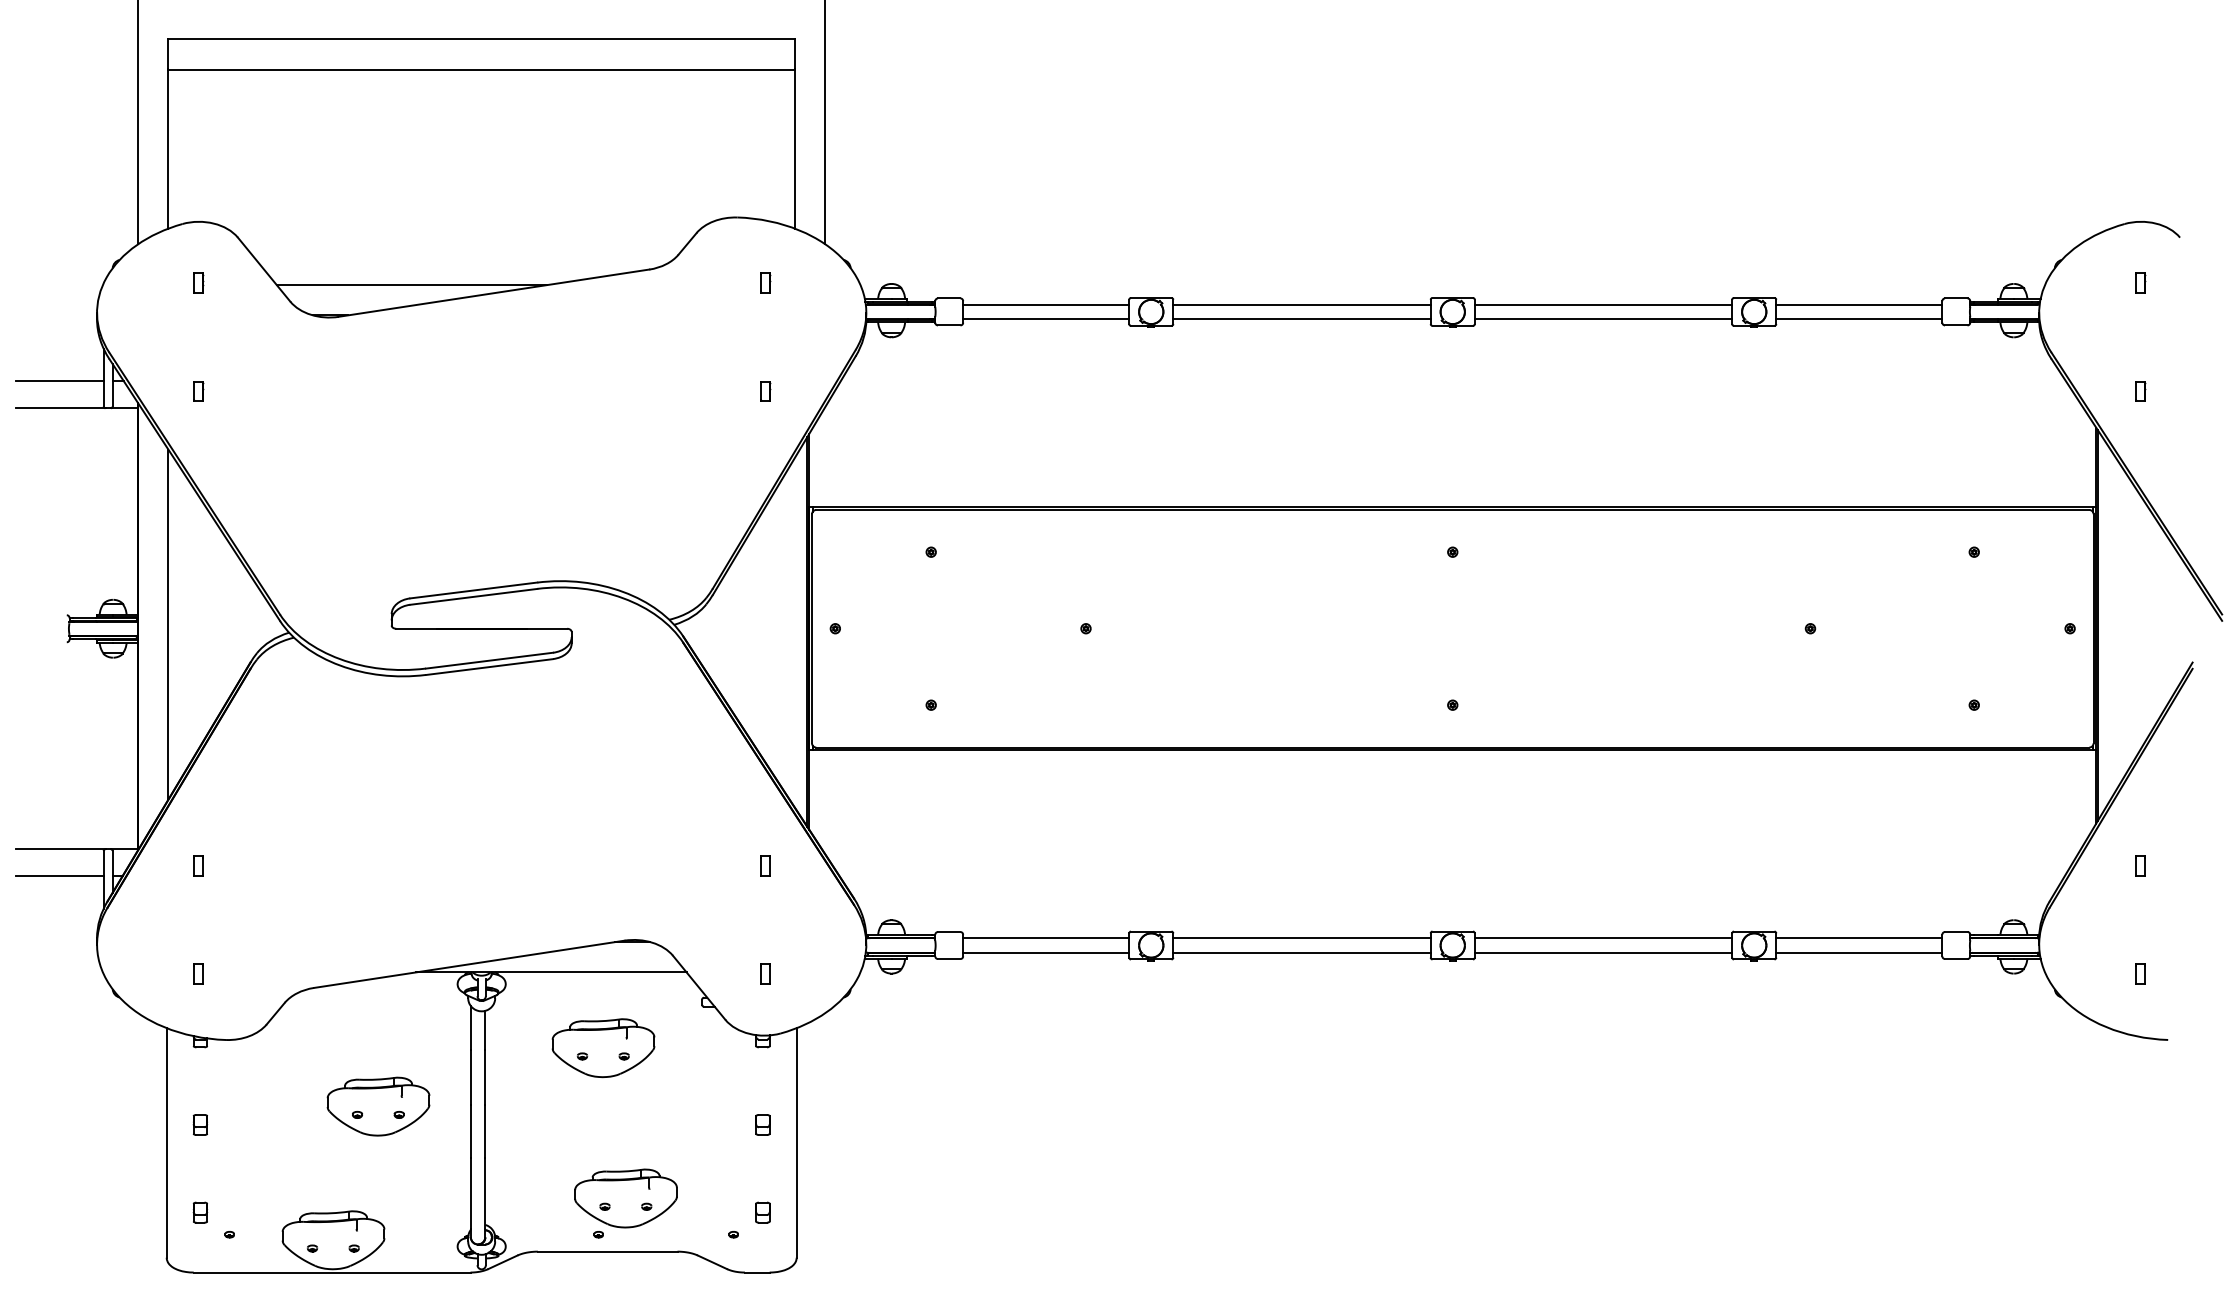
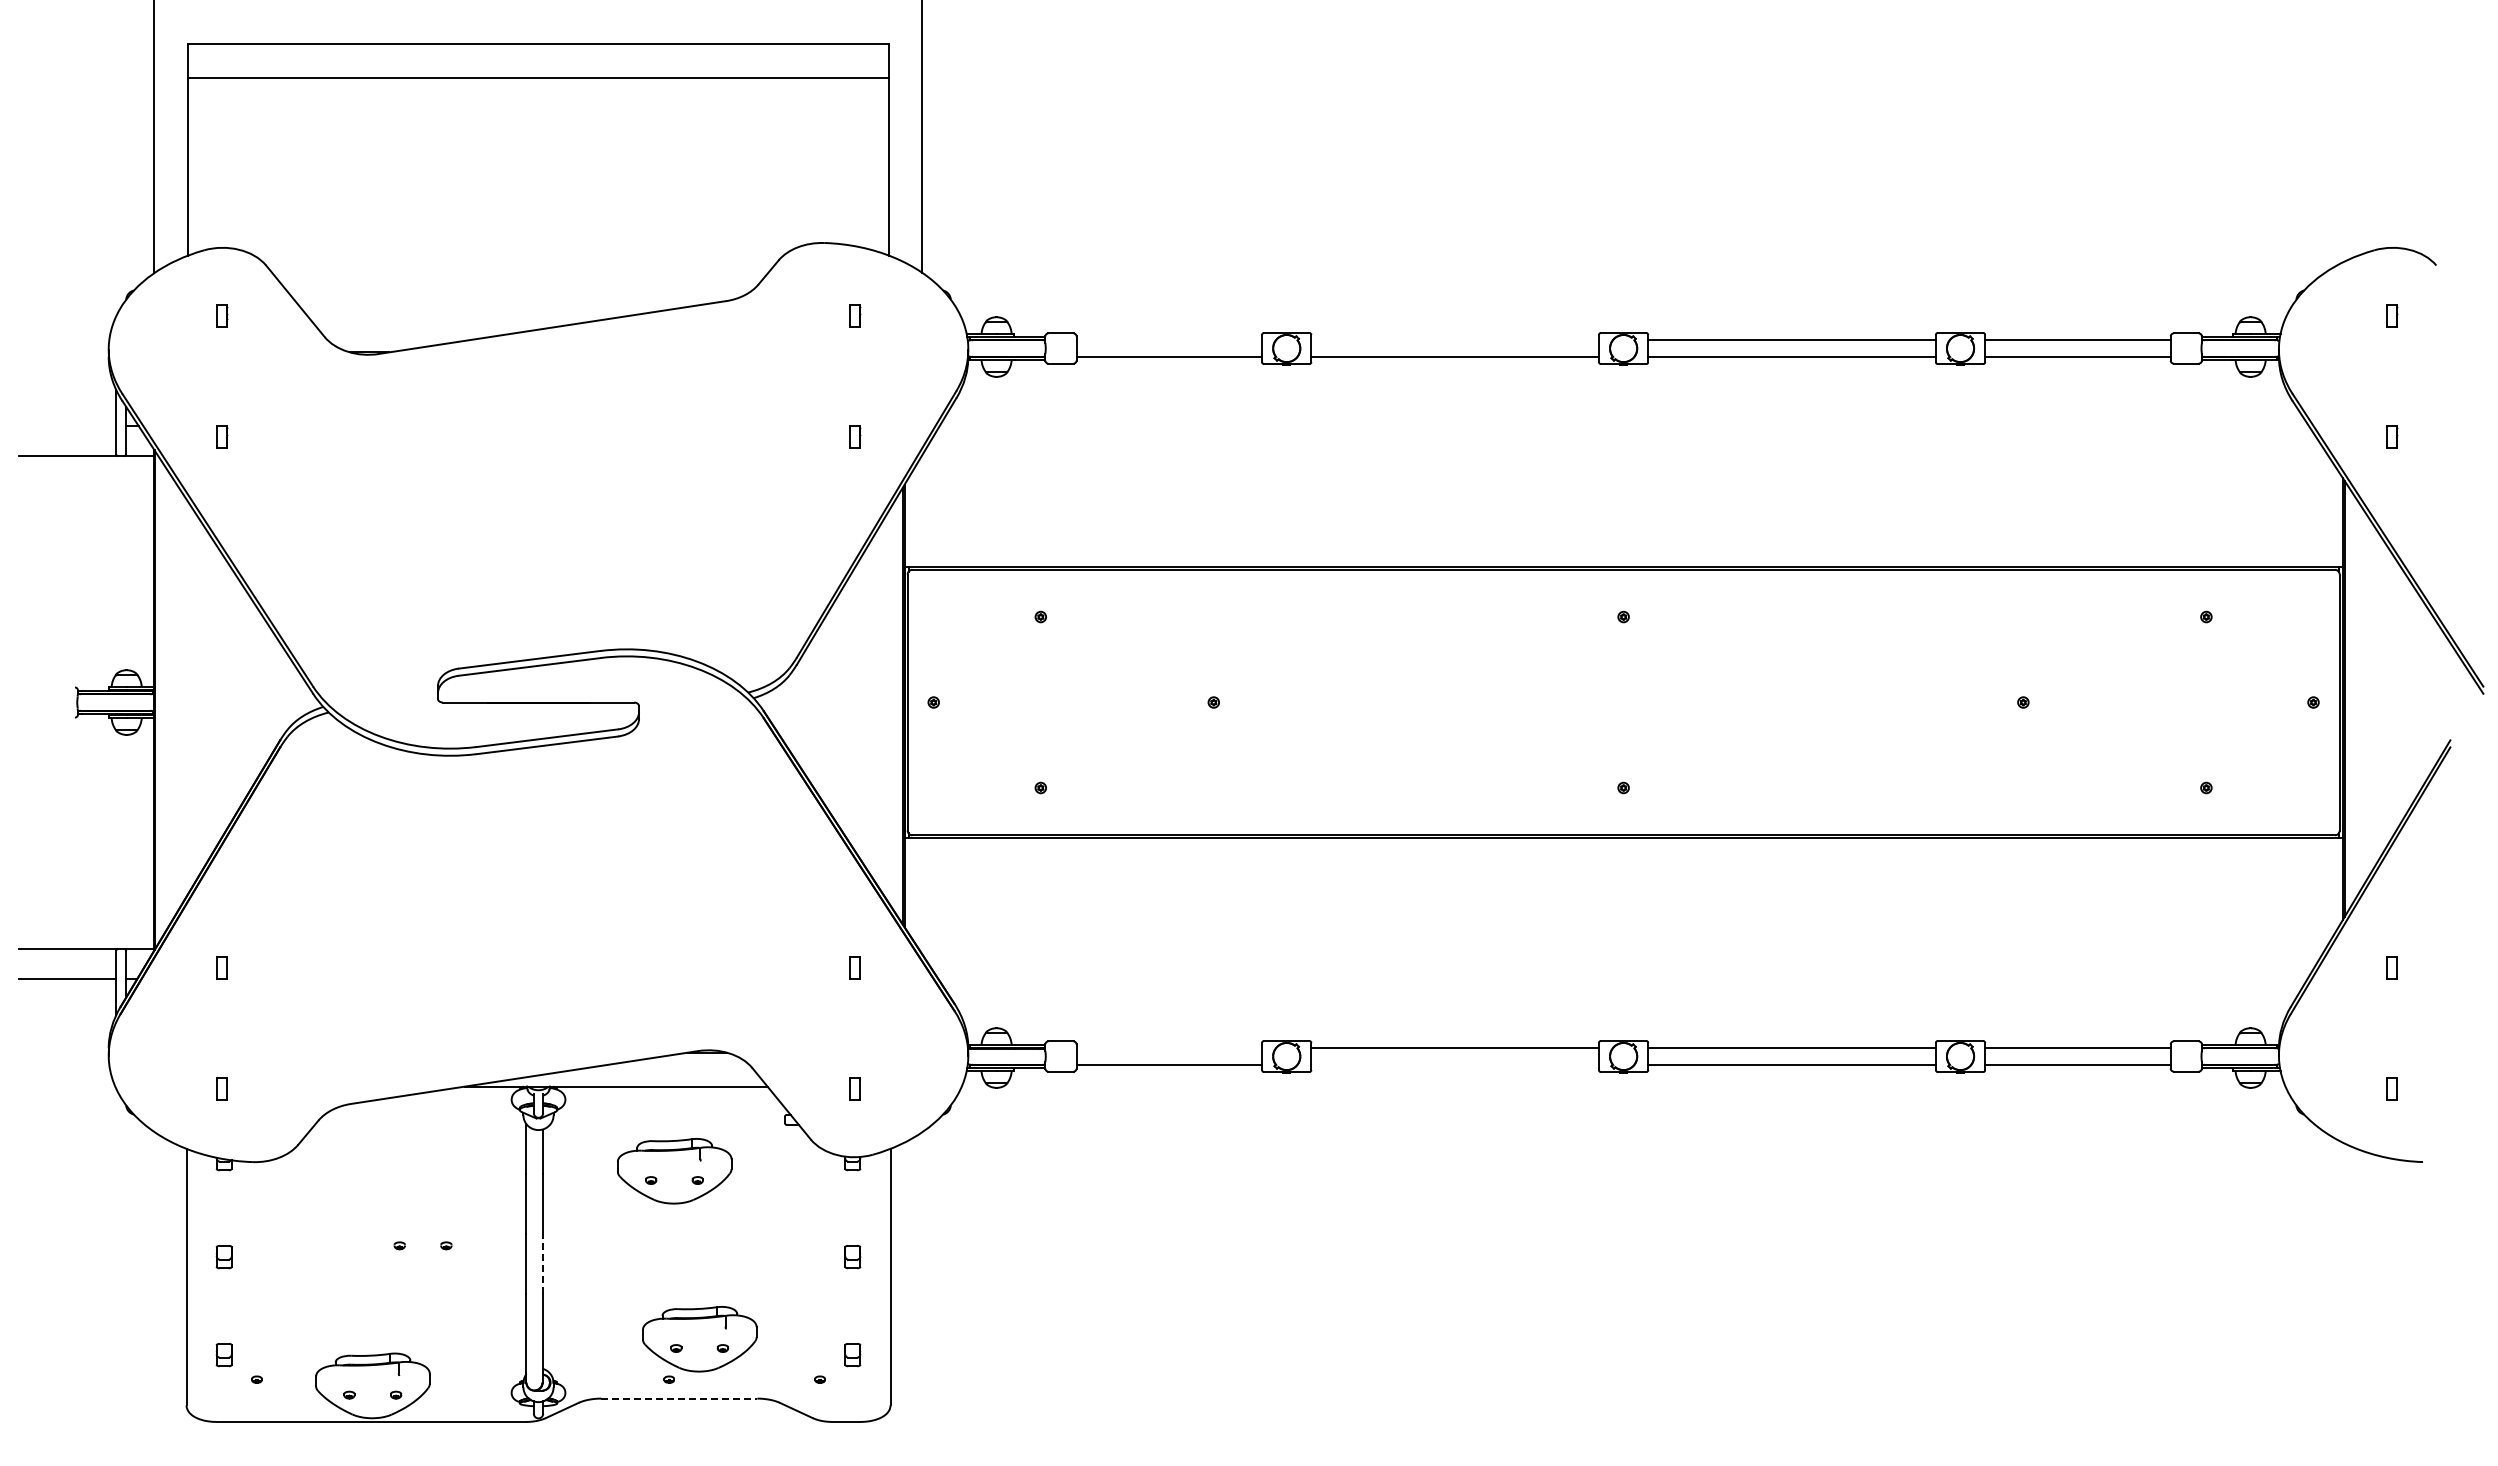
line: (411, 285) -> (460, 318), removed
line: (1046, 304) -> (1169, 340), removed
line: (1301, 304) -> (1454, 340), removed
line: (60, 380) -> (67, 425), removed
line: (168, 624) -> (188, 697), removed
line: (1046, 938) -> (1169, 1048), removed
line: (1301, 952) -> (1454, 1064), removed
part: (377, 1106) -> (422, 1236), removed
line: (485, 1131) -> (542, 1264), solid -> dashed
line: (607, 1251) -> (679, 1398), solid -> dashed

